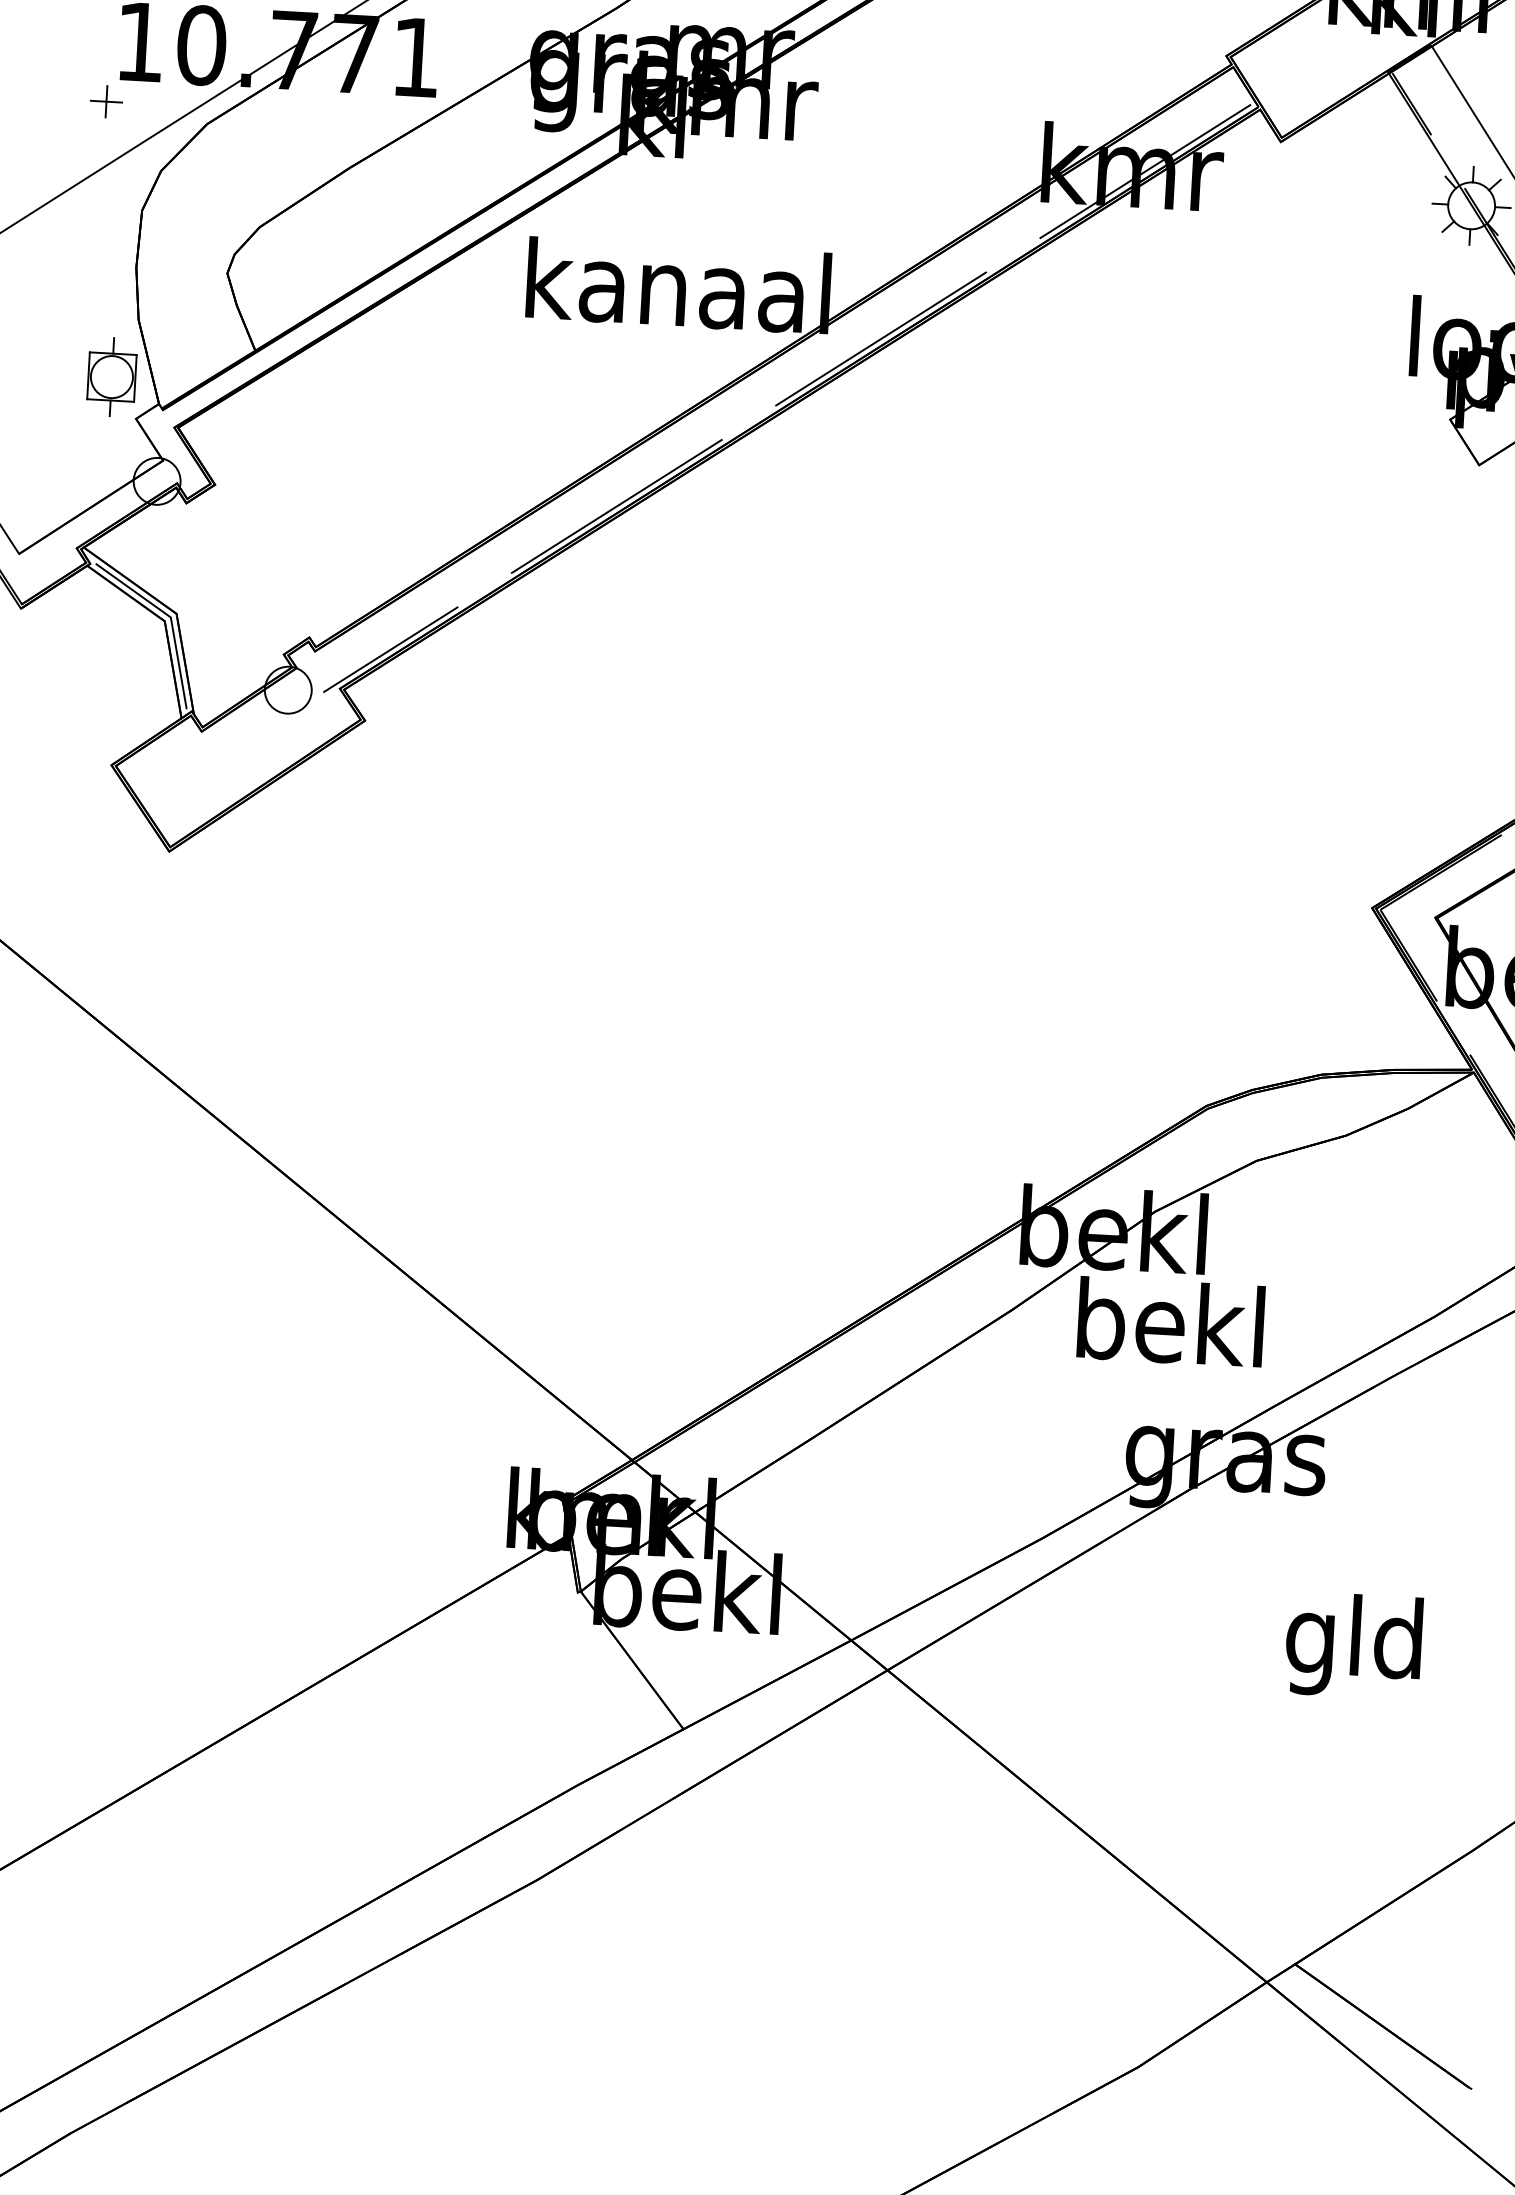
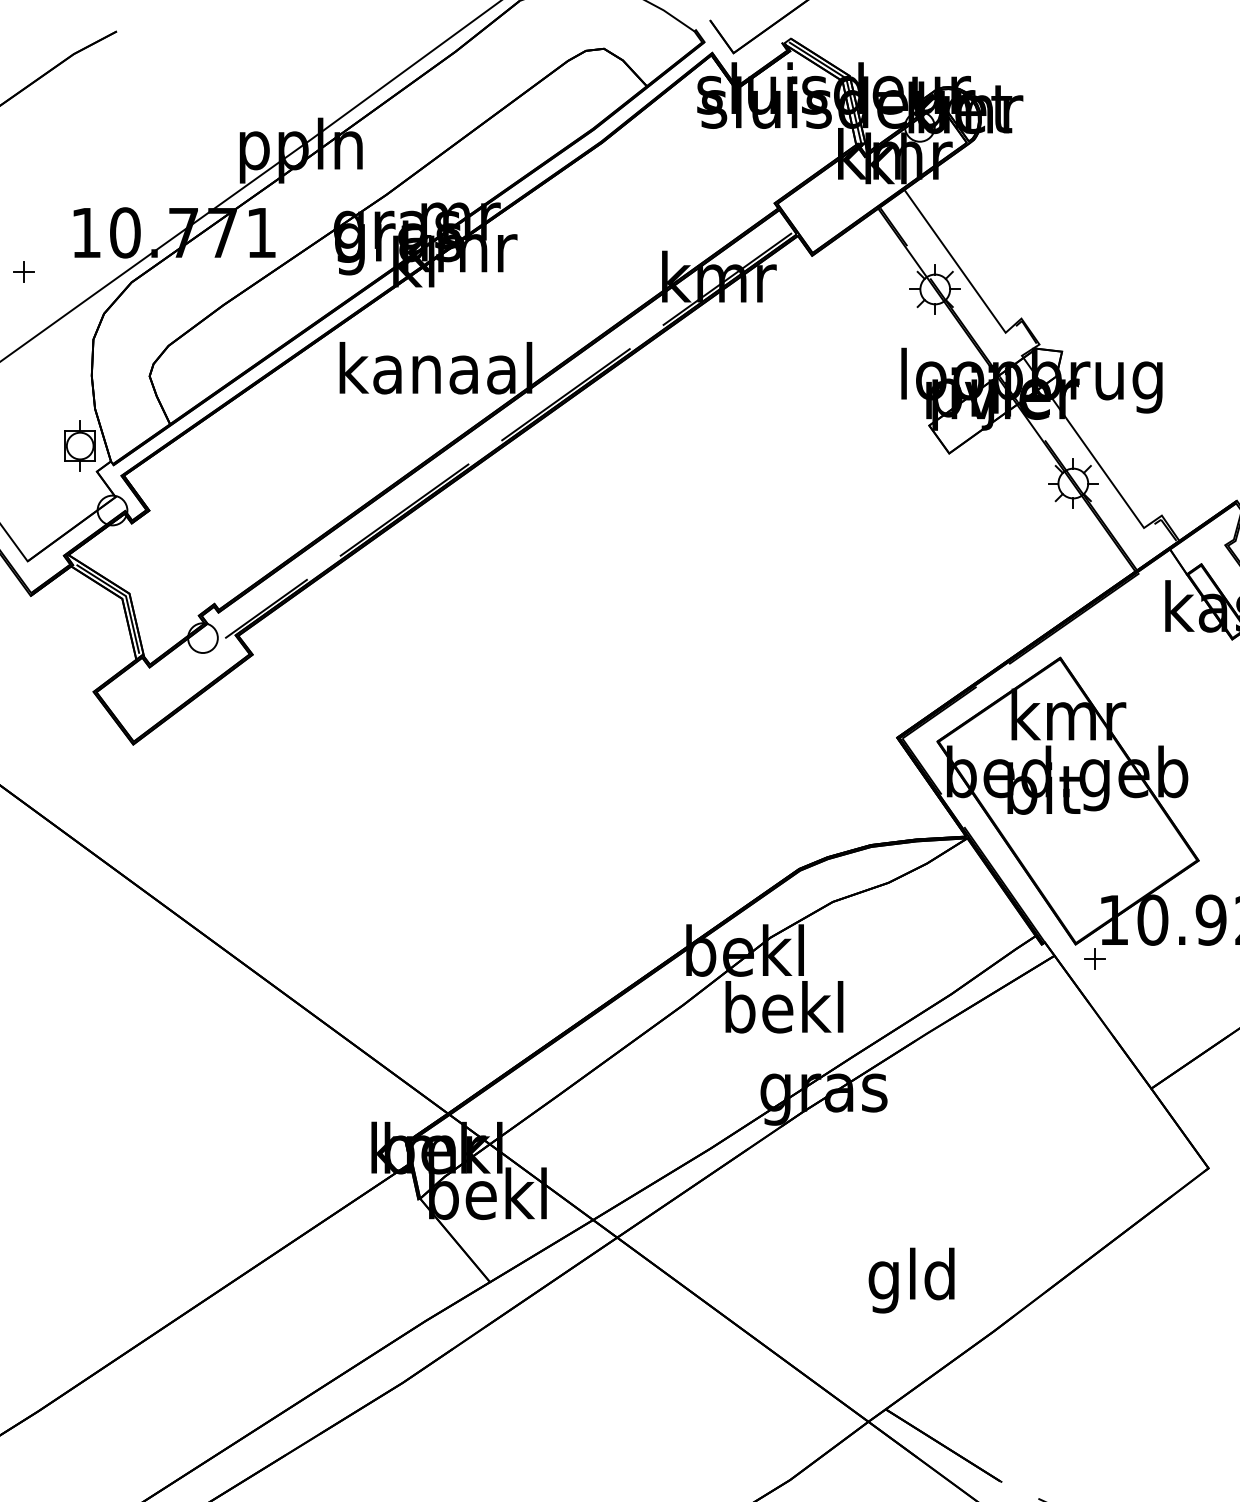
part: (105, 101) -> (23, 271), moved
text: (1353, 1645) -> (911, 1280), moved

